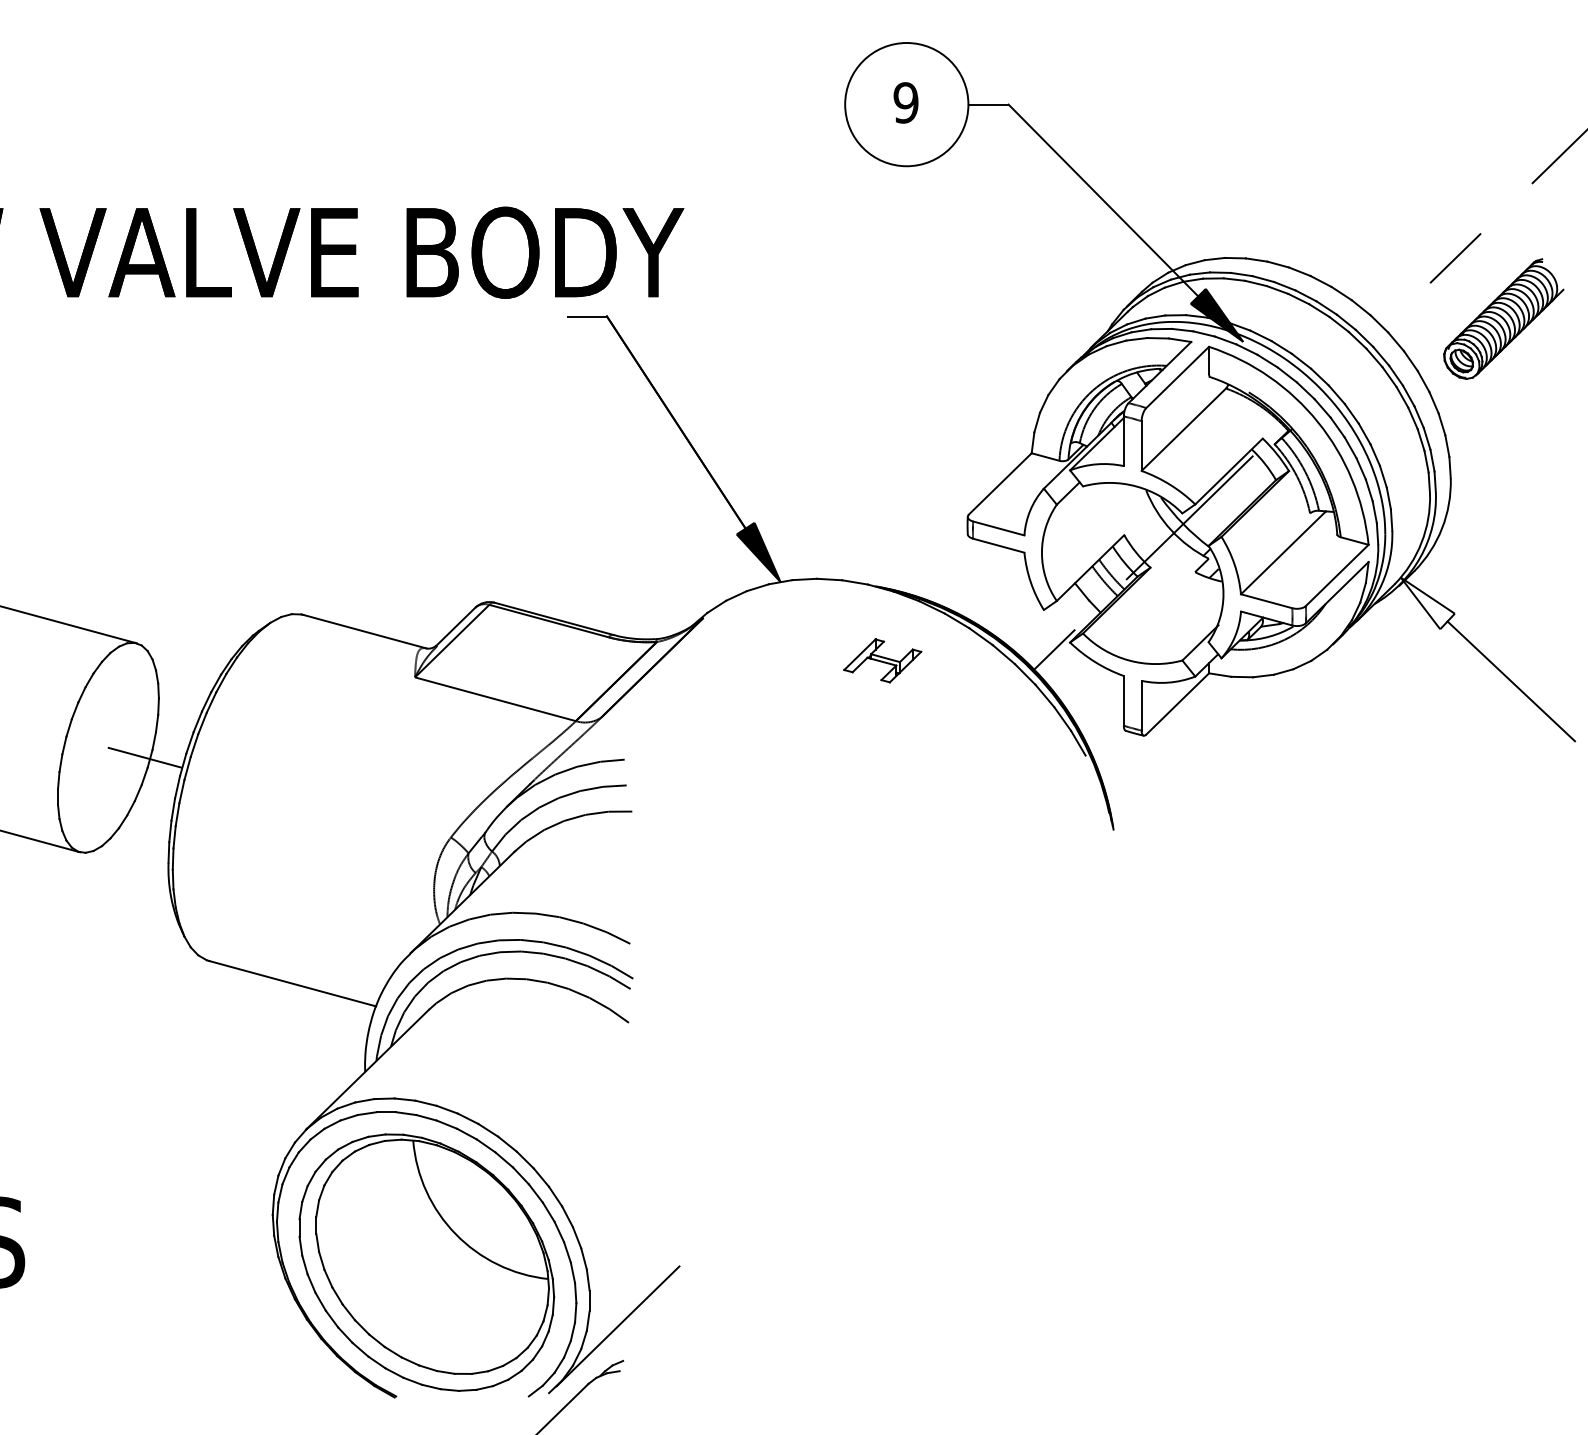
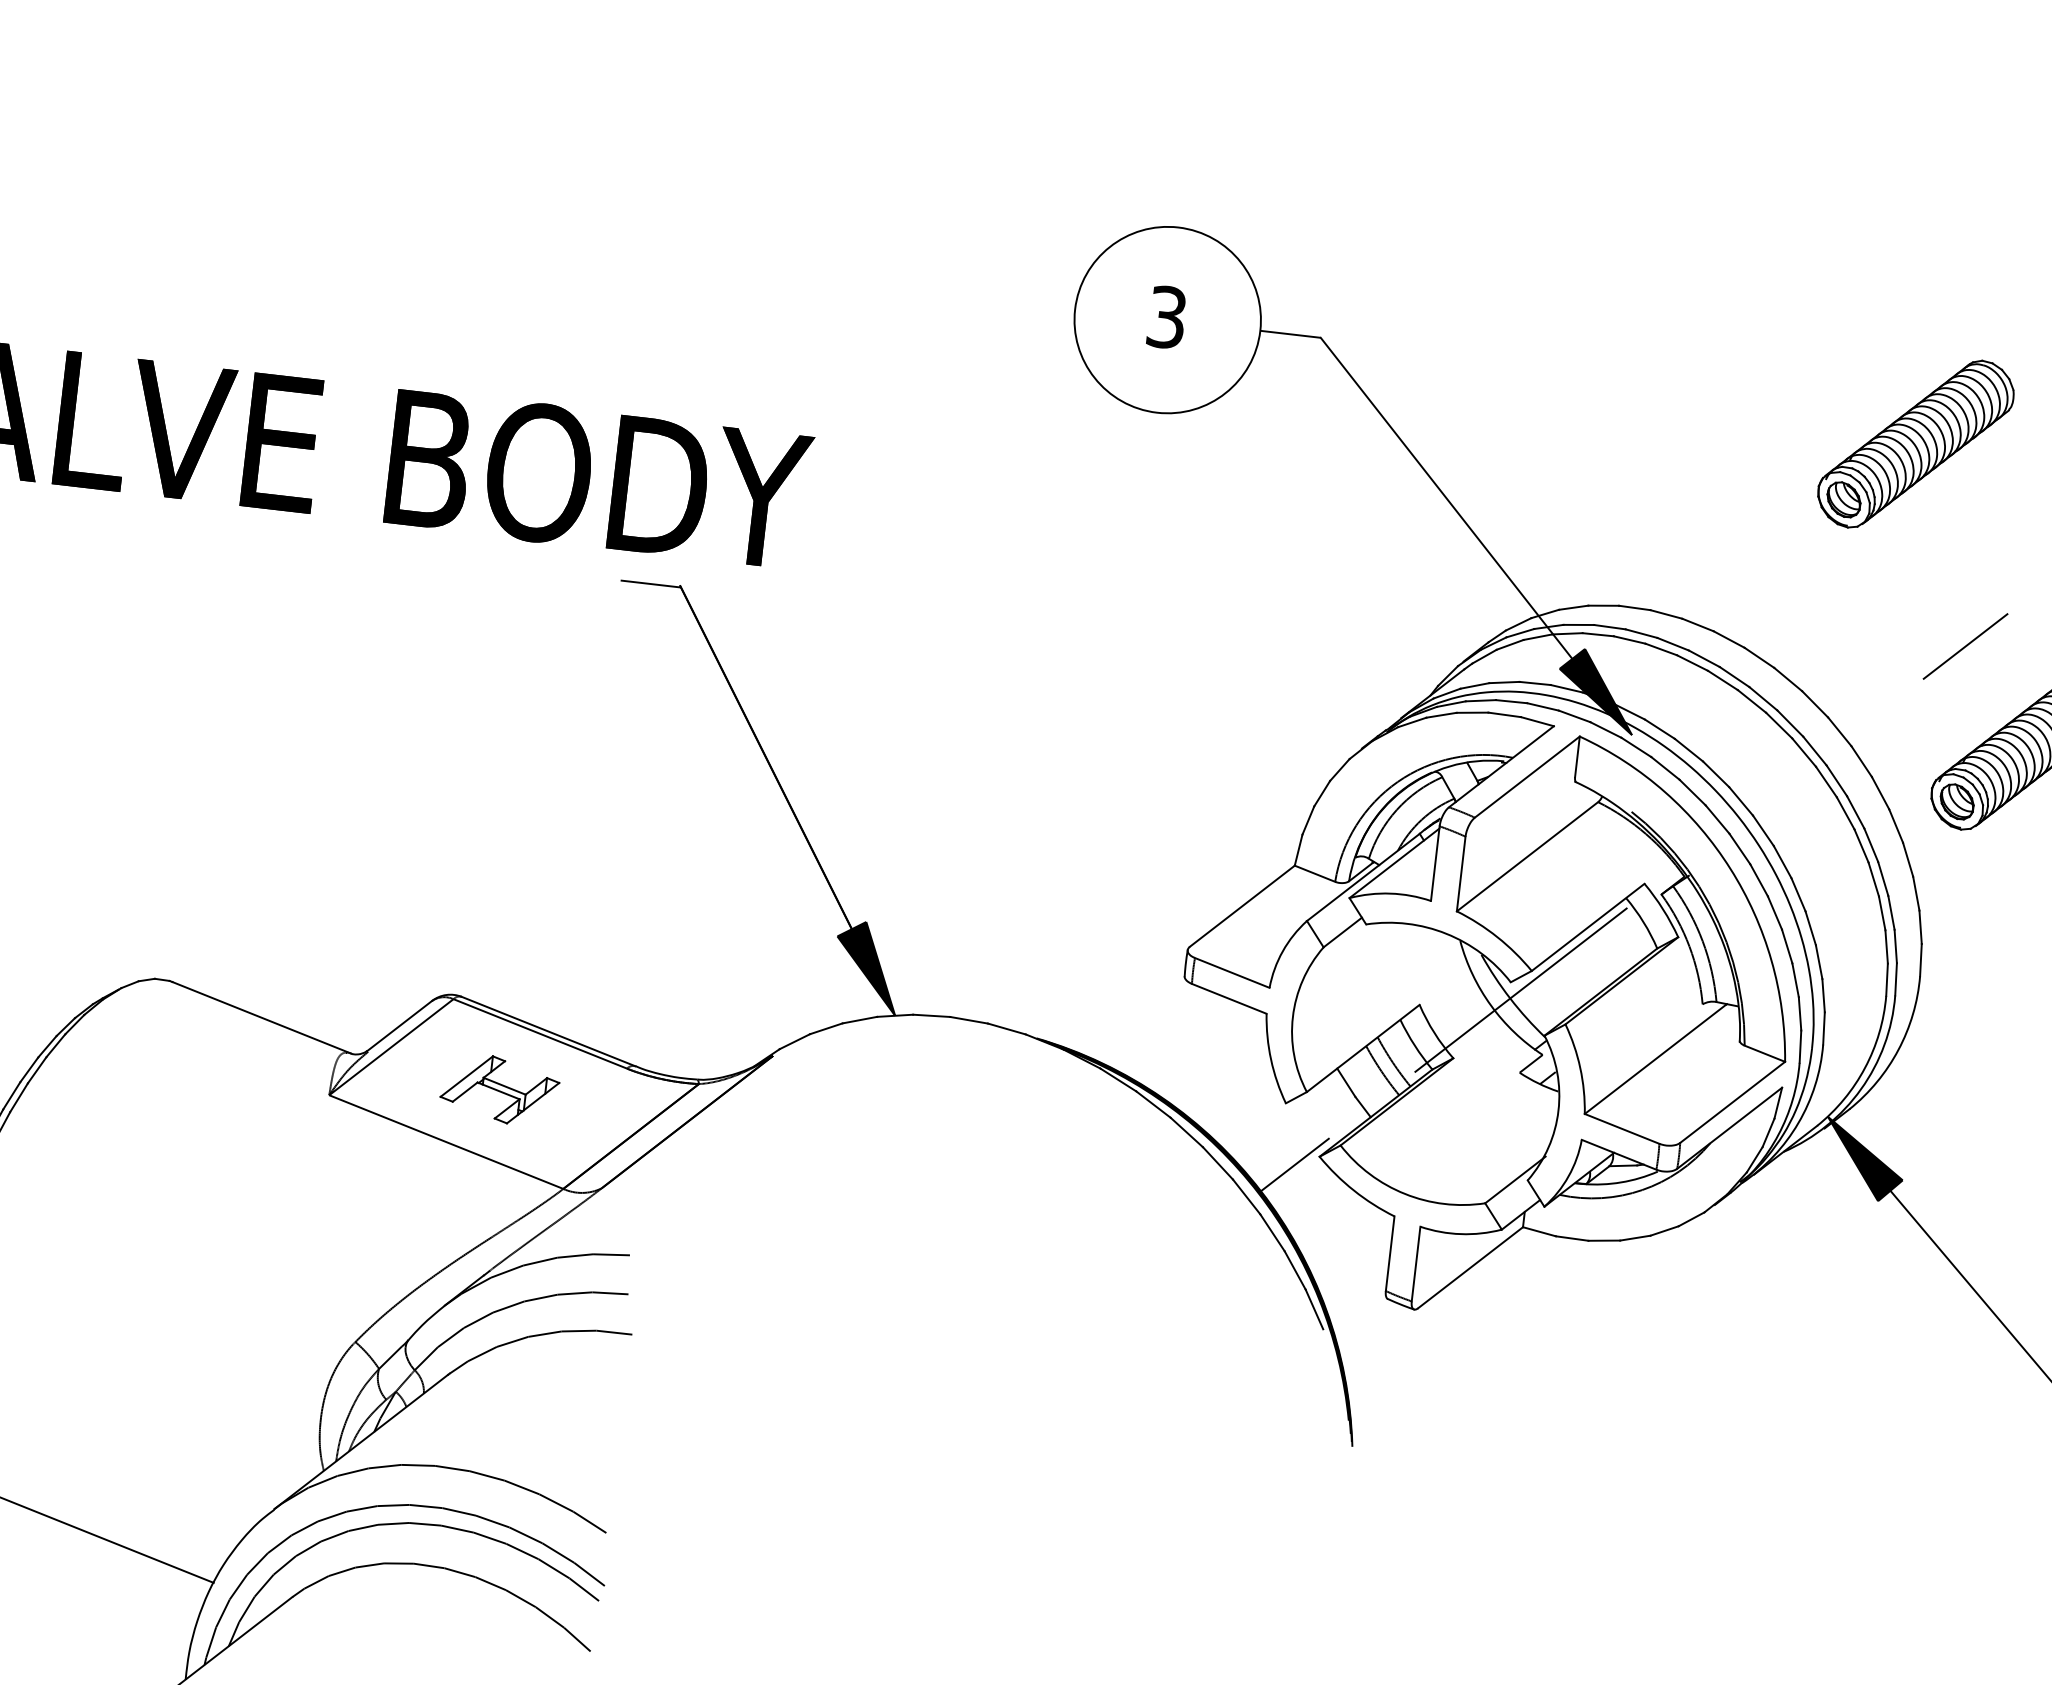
text: (905, 102) -> (1166, 316), 9 -> 3
part: (1407, 129) -> (1915, 444), added
fill: (1427, 603) -> (1863, 1160), added
part: (882, 660) -> (499, 1089), moved

